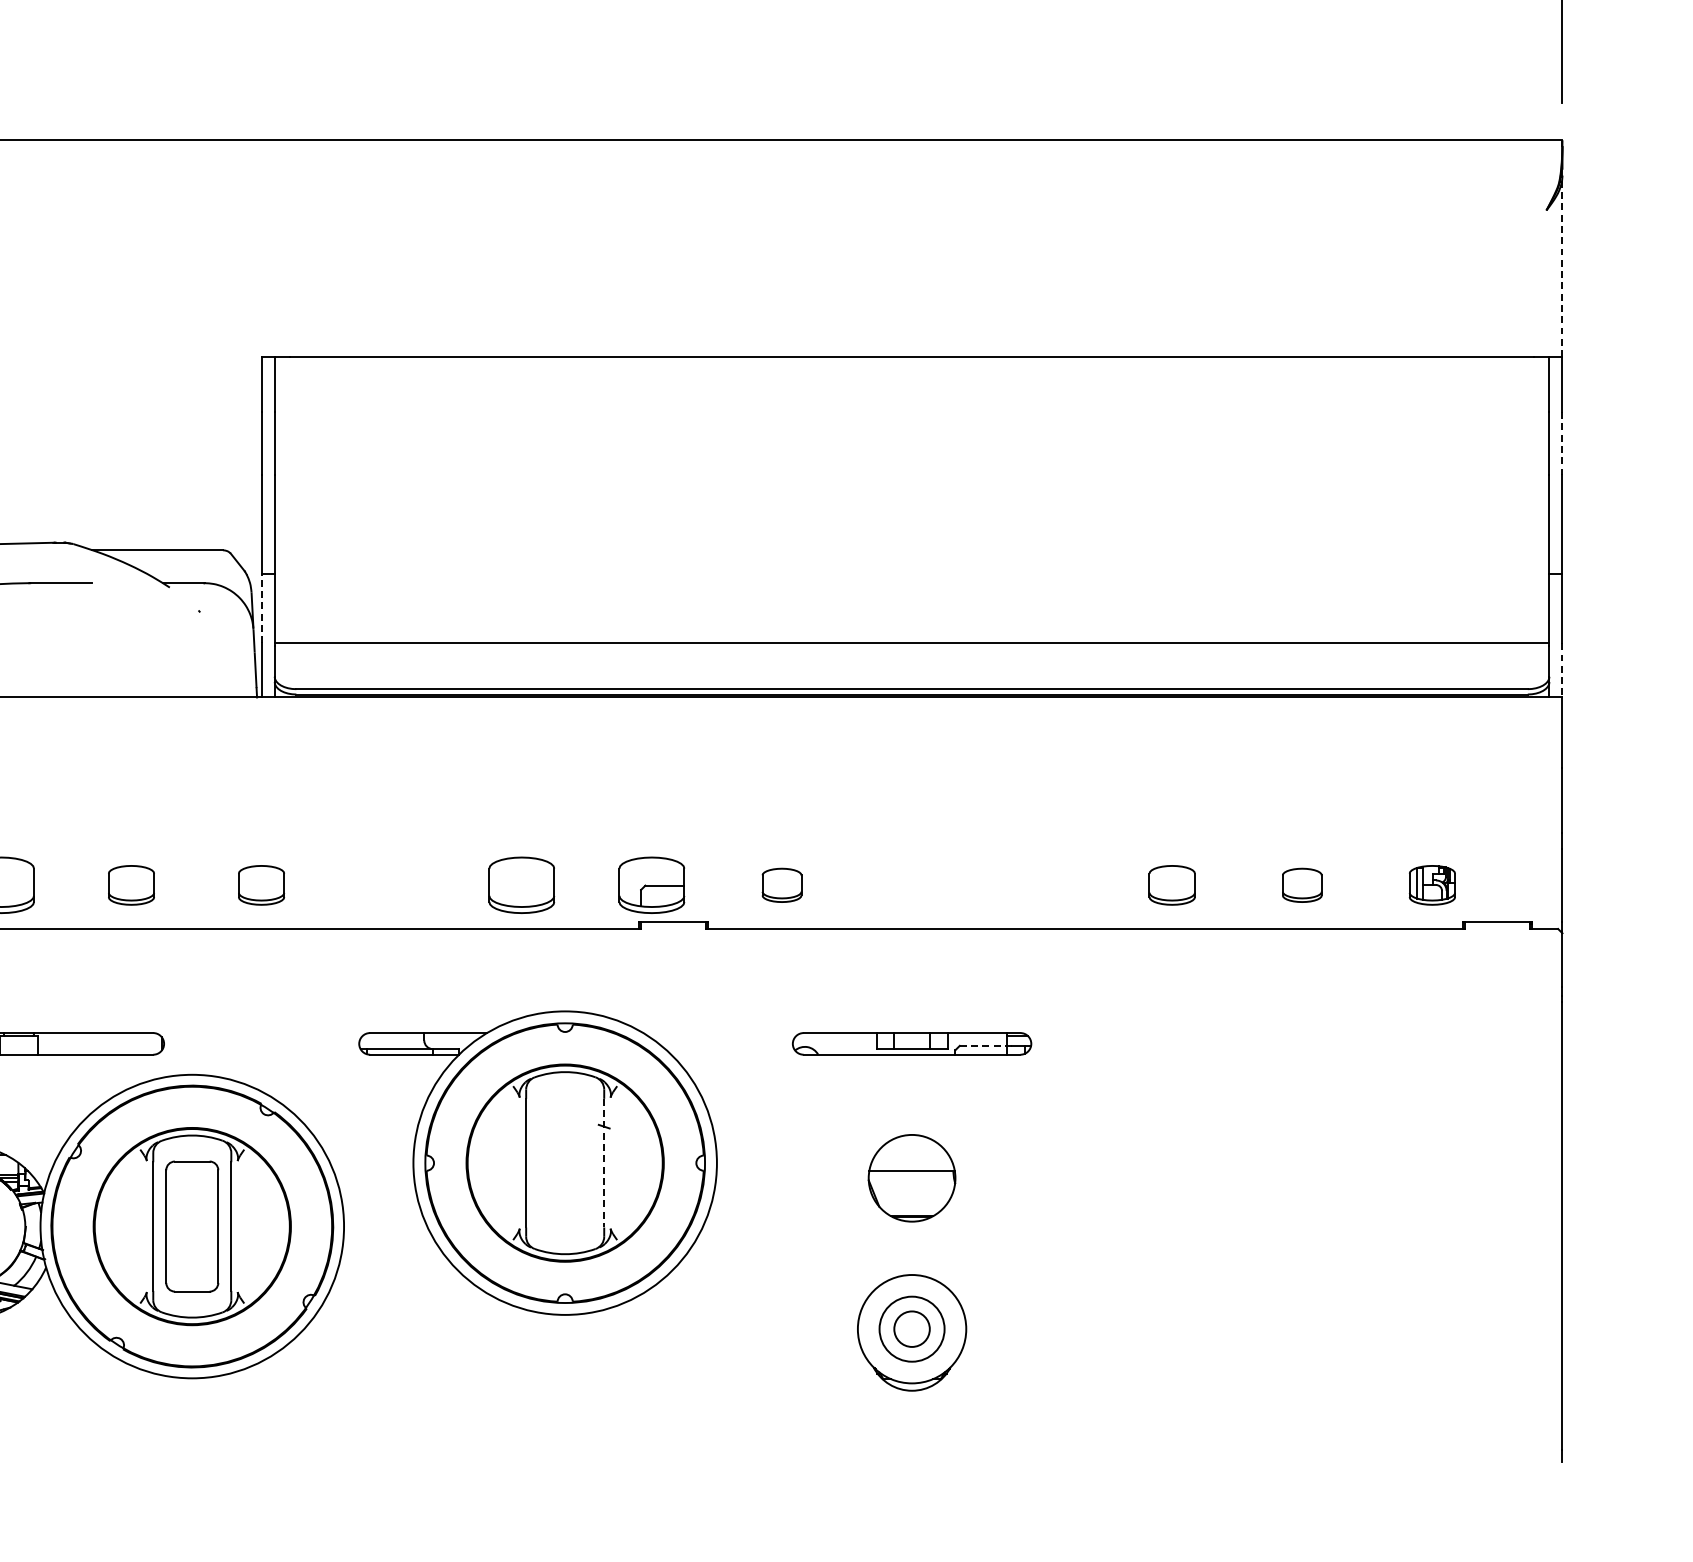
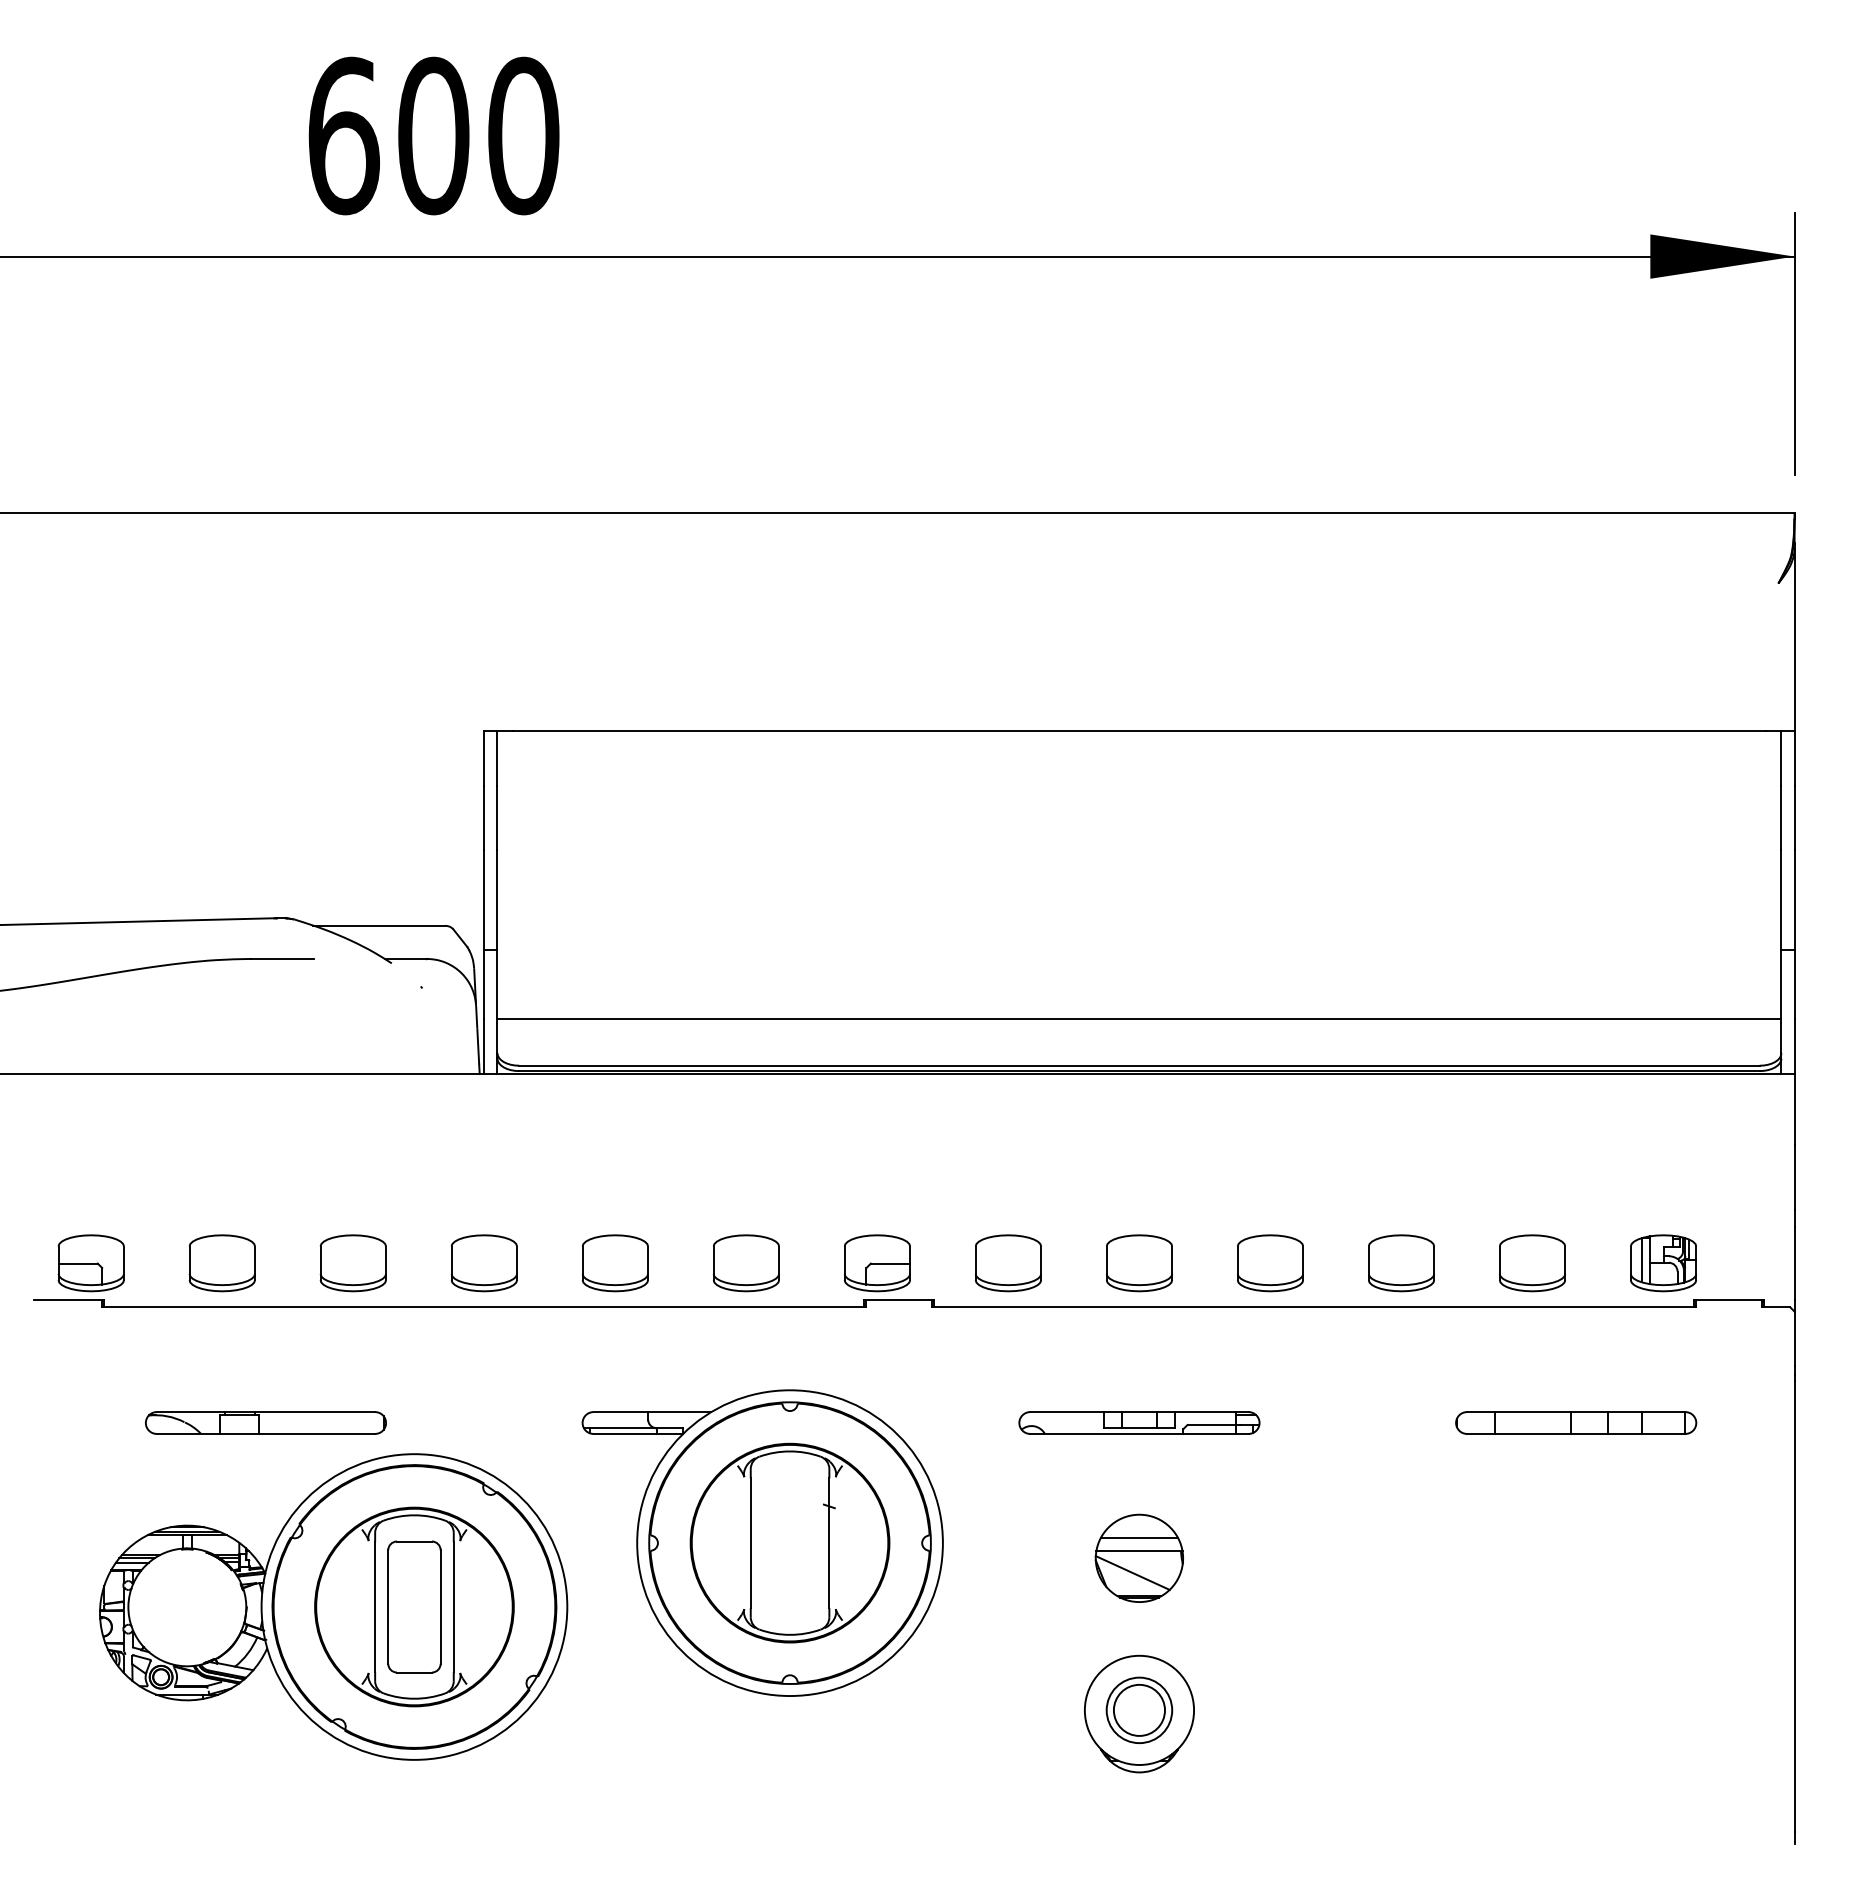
line: (1562, 267) -> (1794, 640), dashed -> solid
line: (1562, 442) -> (1794, 817), dashed -> solid
line: (261, 608) -> (484, 984), dashed -> solid
line: (1562, 671) -> (1794, 1047), dashed -> solid
part: (130, 885) -> (352, 1263), size x1.43
part: (260, 885) -> (483, 1263), size x1.43
part: (390, 885) -> (614, 1263), added
part: (782, 885) -> (1008, 1263), size x1.67
part: (912, 885) -> (1139, 1263), added
part: (1042, 885) -> (1270, 1263), added
part: (1172, 885) -> (1401, 1263), size x1.43
part: (1302, 885) -> (1532, 1263), size x1.67
part: (1432, 885) -> (1663, 1263), size x1.43
part: (1345, 1043) -> (1576, 1422), added
line: (986, 1046) -> (1214, 1425), dashed -> solid
line: (912, 1158) -> (1139, 1538), added
line: (604, 1163) -> (829, 1543), dashed -> solid
line: (905, 1192) -> (1132, 1572), added
circle: (912, 1328) -> (1139, 1709), size x1.43

